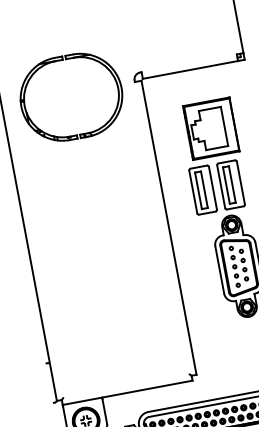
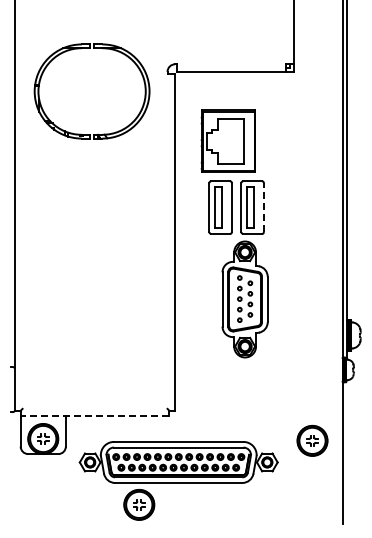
part: (210, 128) -> (227, 140), moved
part: (83, 133) -> (97, 133), moved
line: (240, 183) -> (263, 207), solid -> dashed
line: (127, 392) -> (94, 416), solid -> dashed

